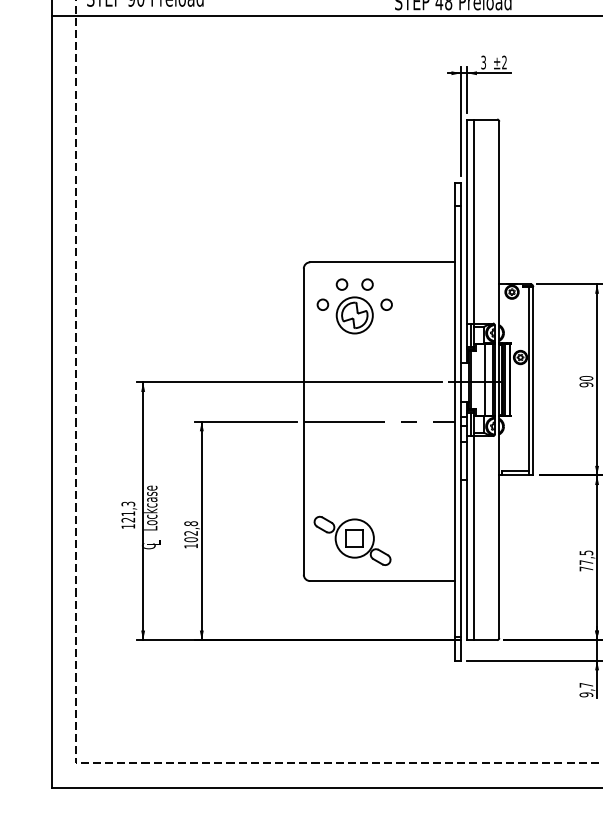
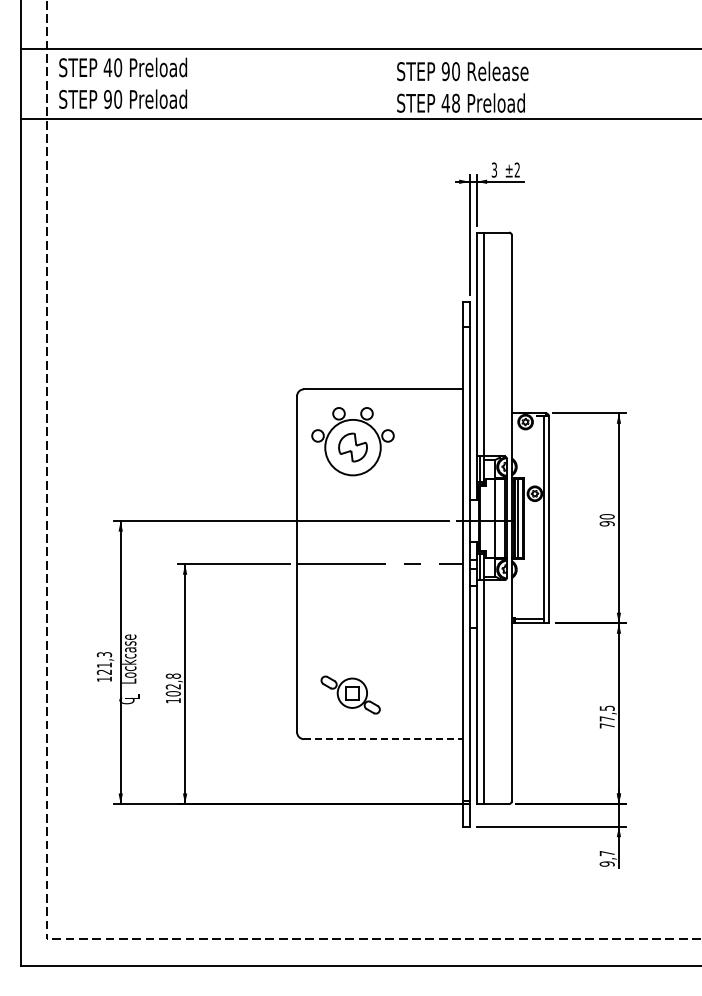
circle: (354, 315) -> (352, 447), size x1.4
part: (352, 540) -> (350, 694), size x0.7
line: (382, 581) -> (383, 739), solid -> dashed

